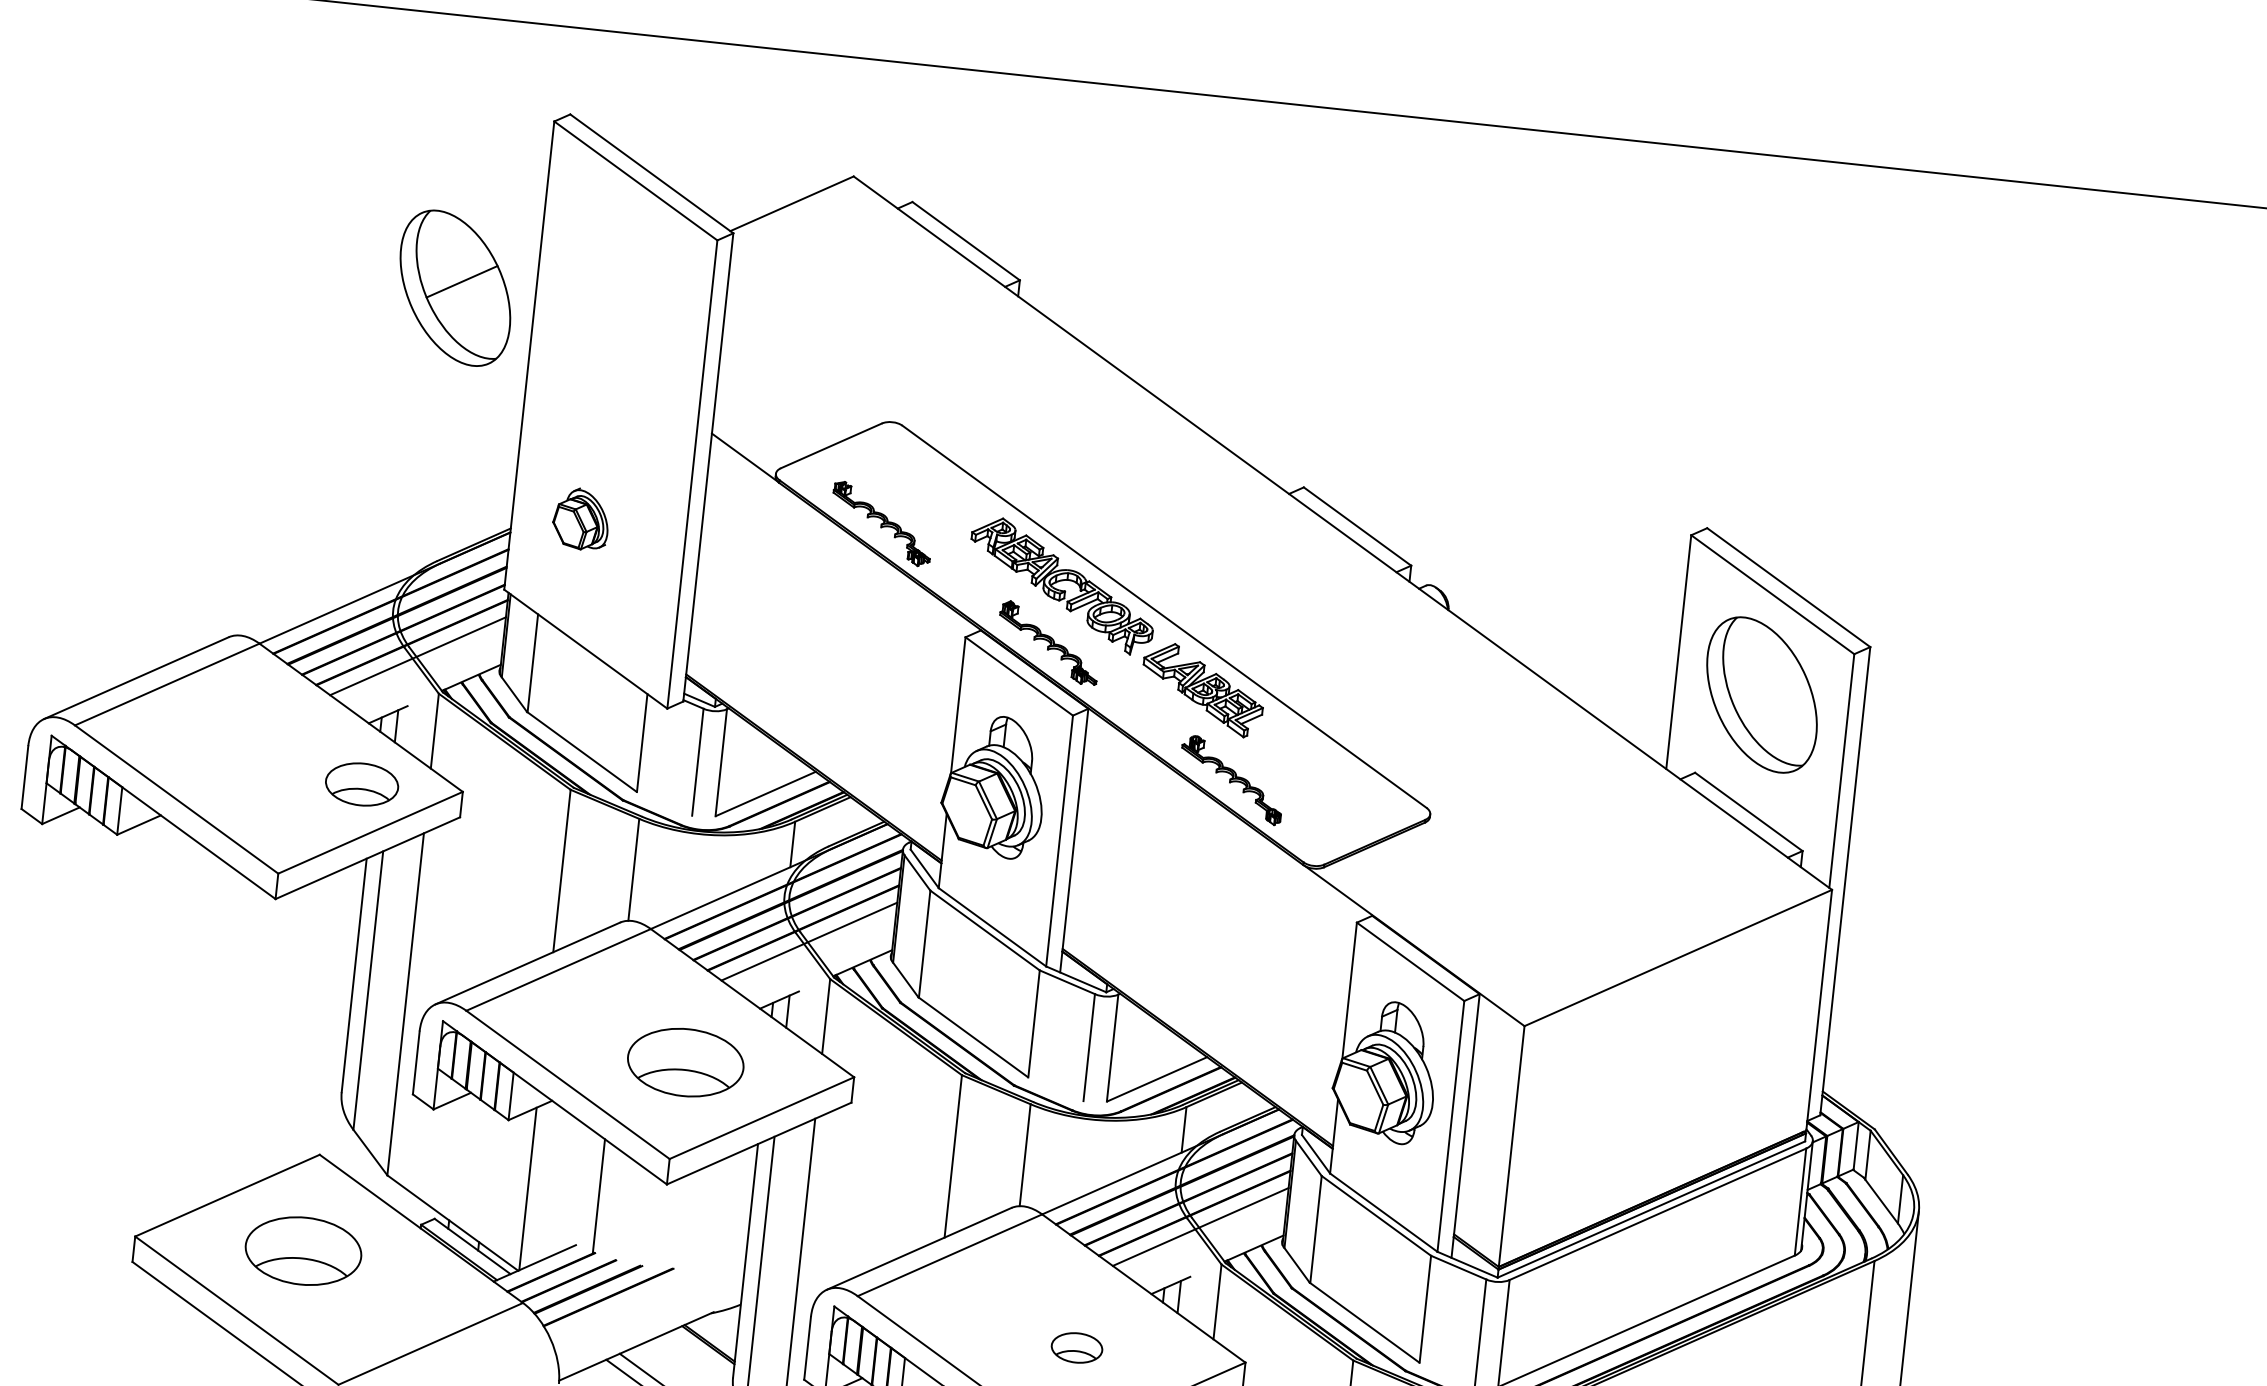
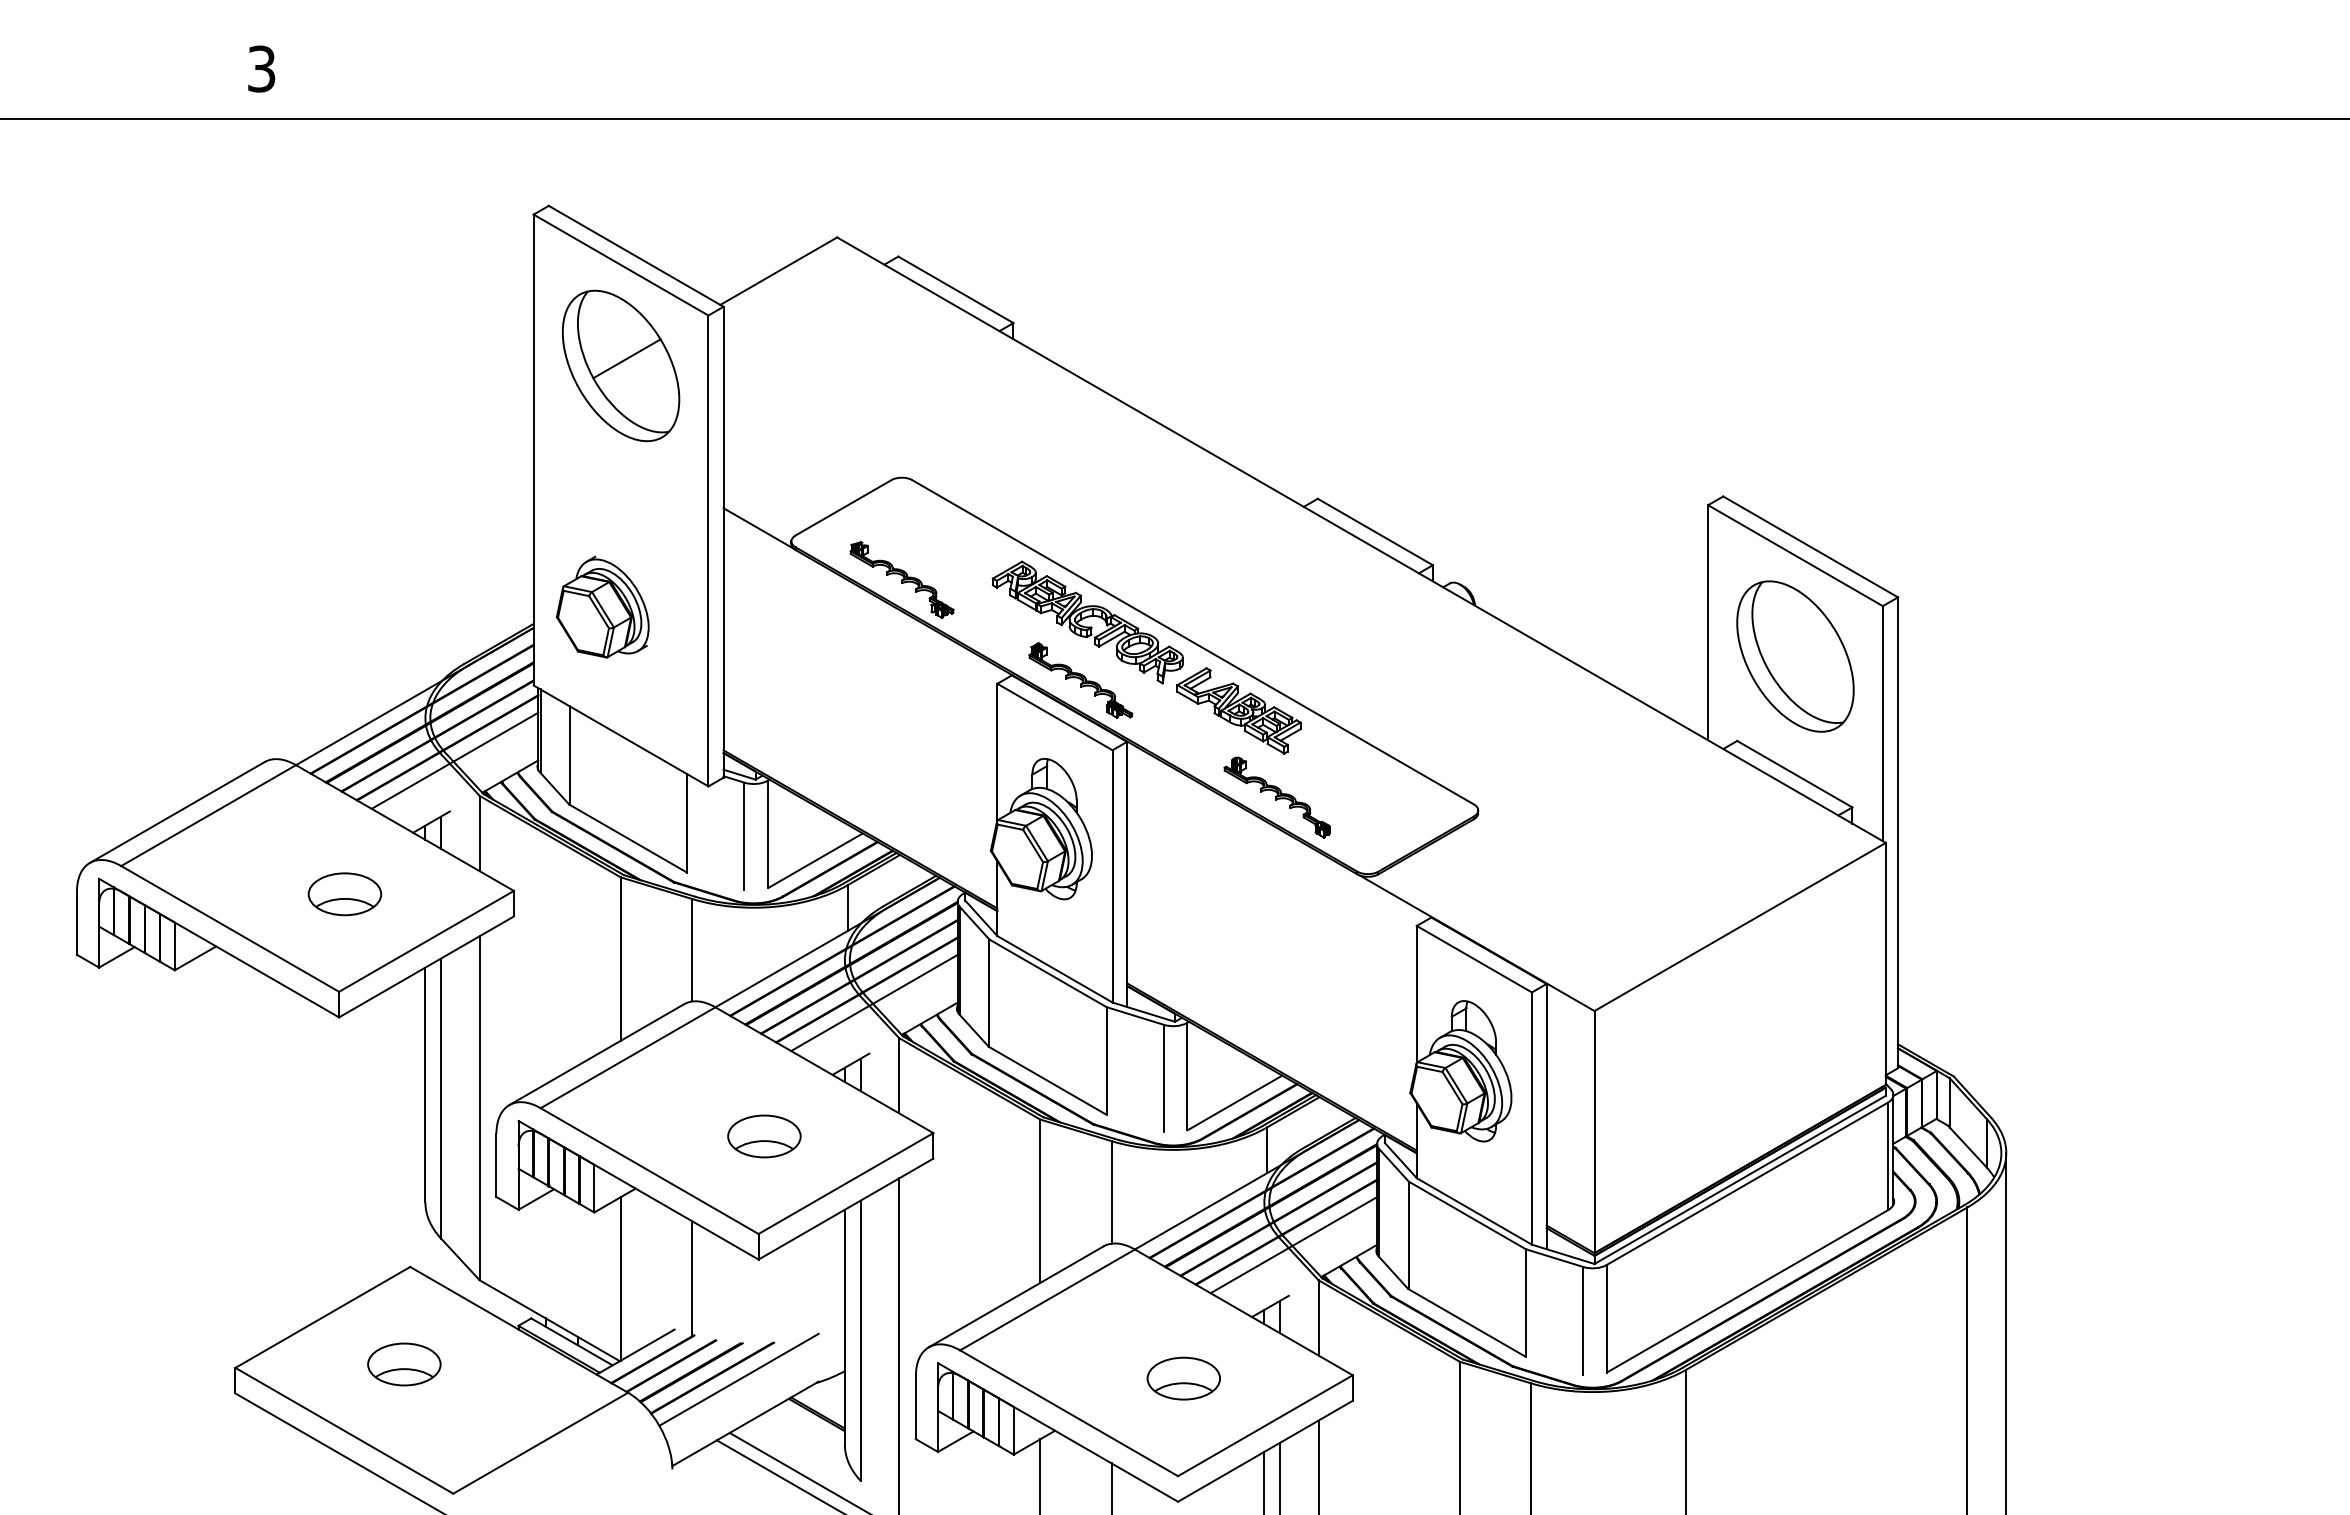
part: (455, 287) -> (621, 365), moved
part: (581, 518) -> (602, 606), size x1.67
part: (361, 784) -> (344, 894), moved
part: (685, 1062) -> (764, 1136), size x0.62
part: (303, 1251) -> (404, 1364), size x0.62
line: (634, 1301) -> (738, 1379), added
part: (1076, 1347) -> (1183, 1378), size x1.43

